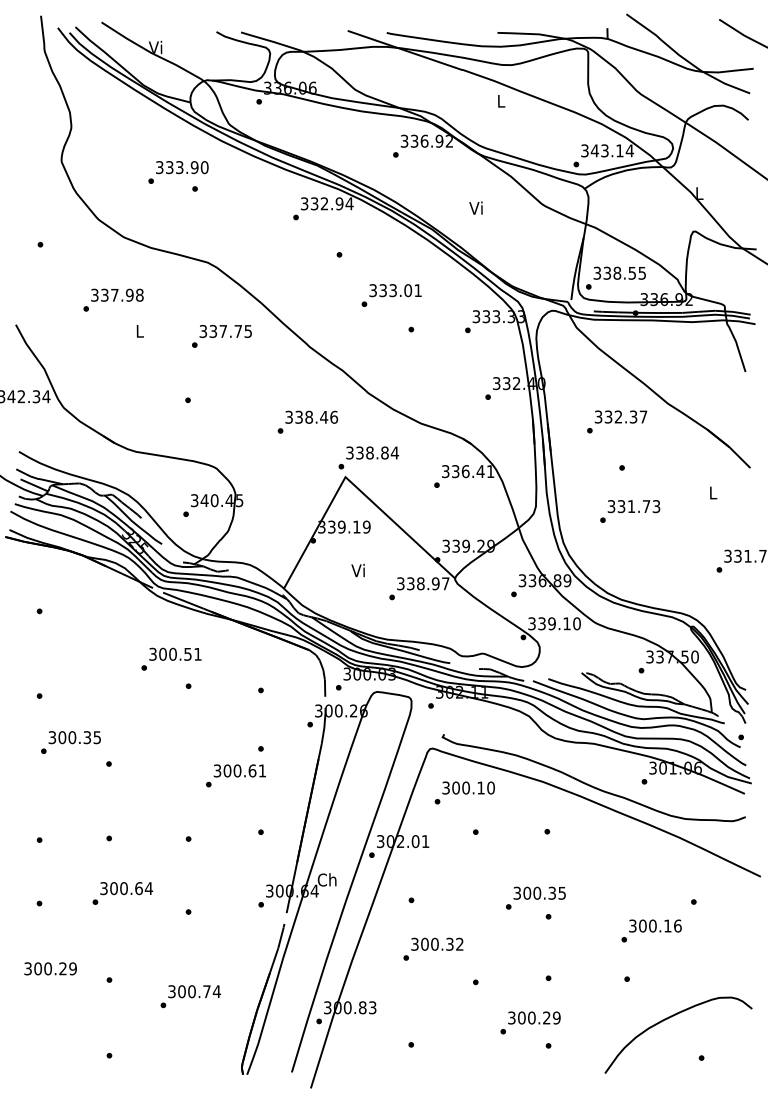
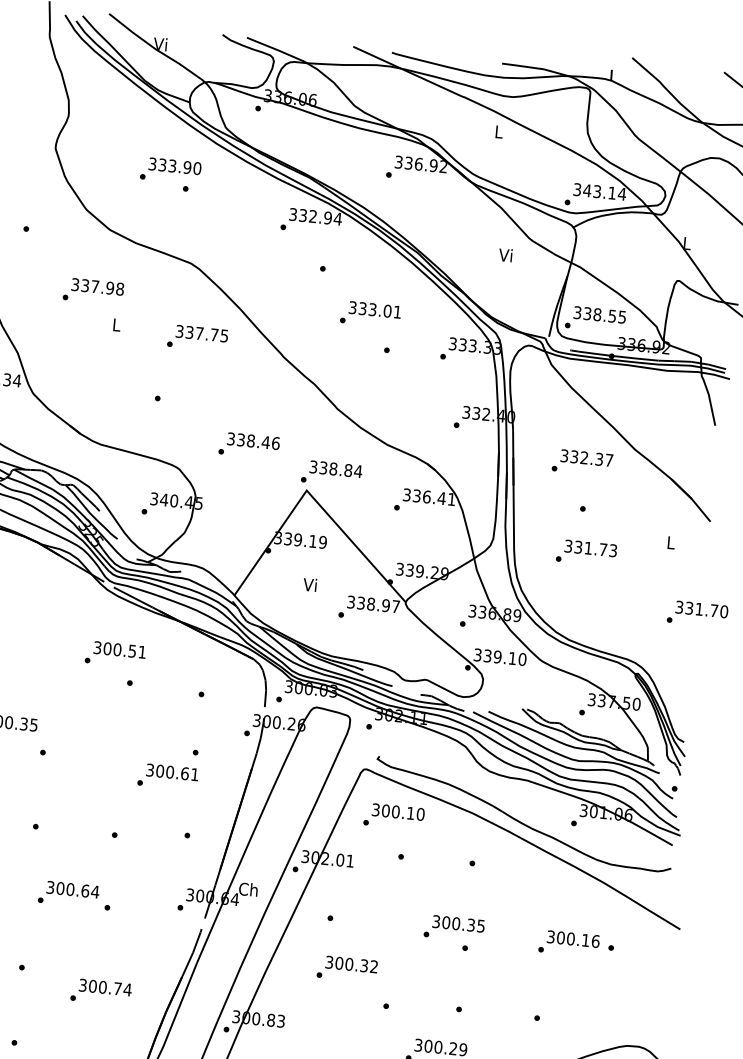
text: (475, 207) -> (505, 254), moved
text: (307, 421) -> (248, 444), moved
text: (122, 893) -> (68, 894), moved
text: (651, 930) -> (569, 943), moved

